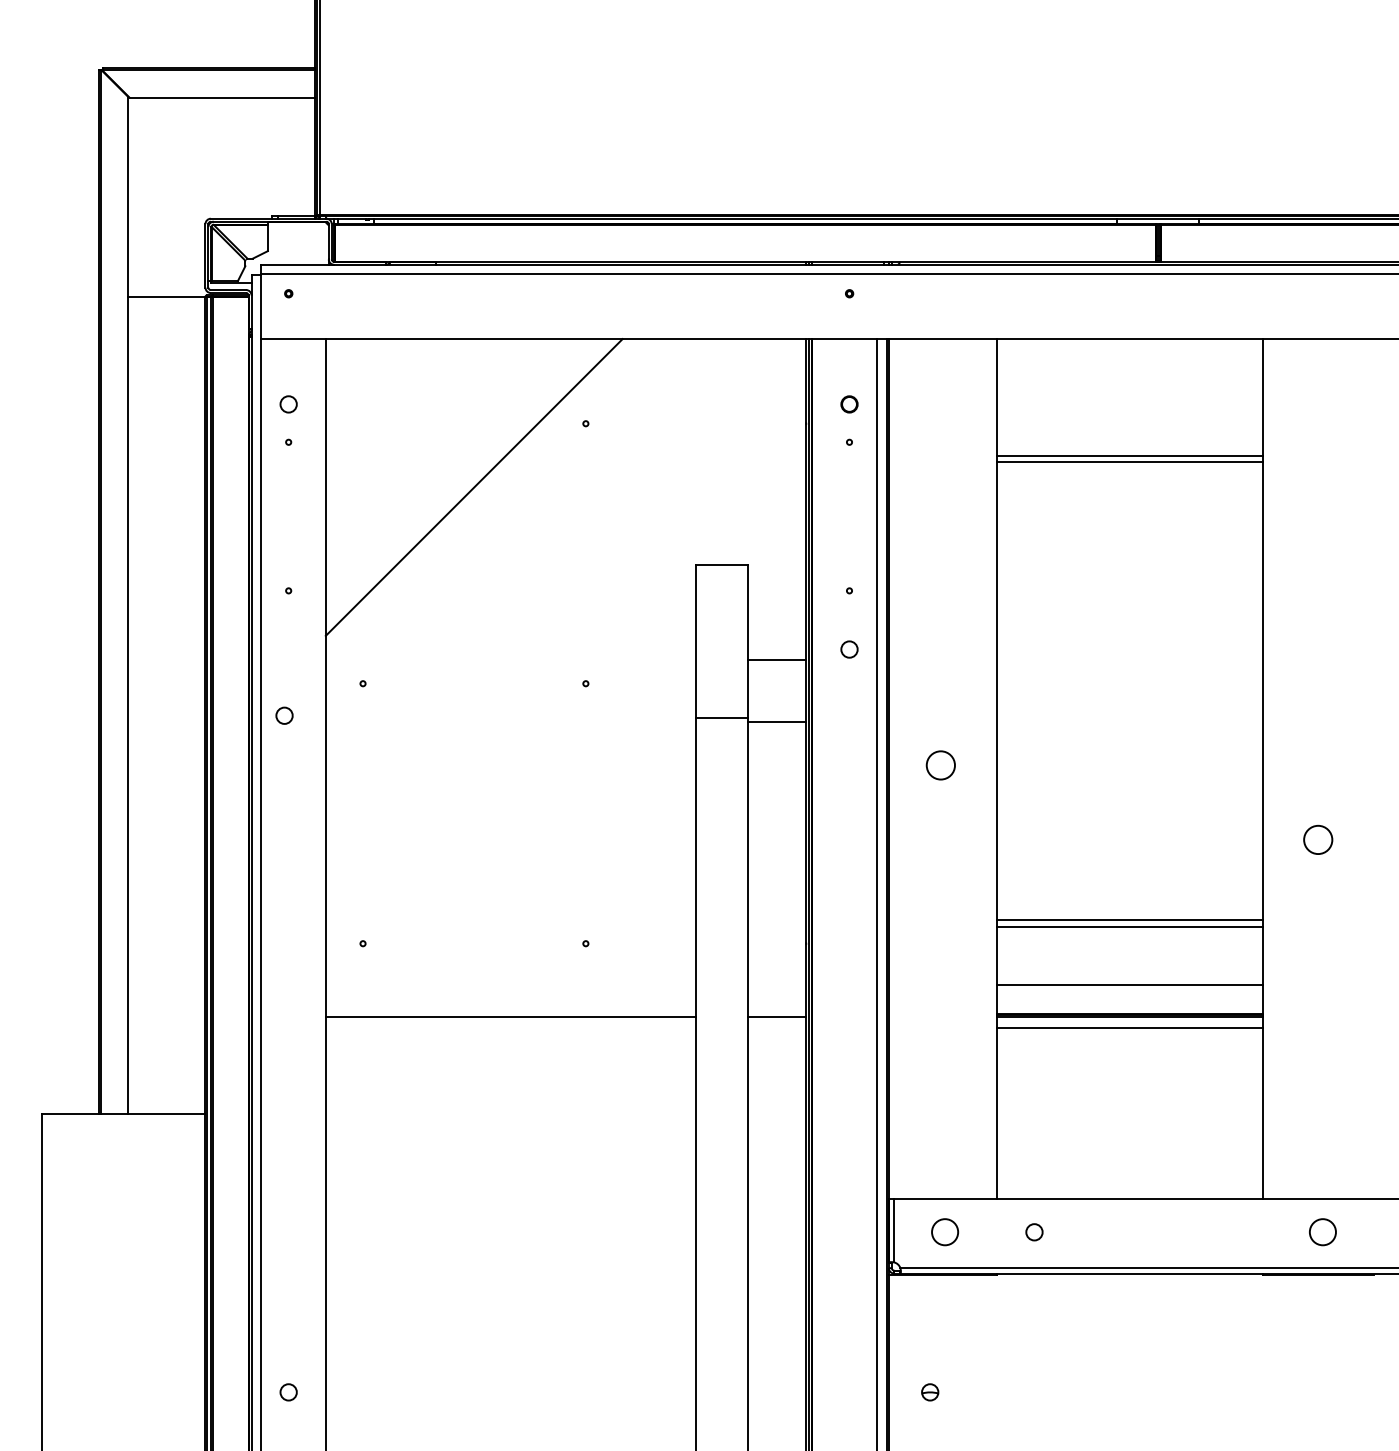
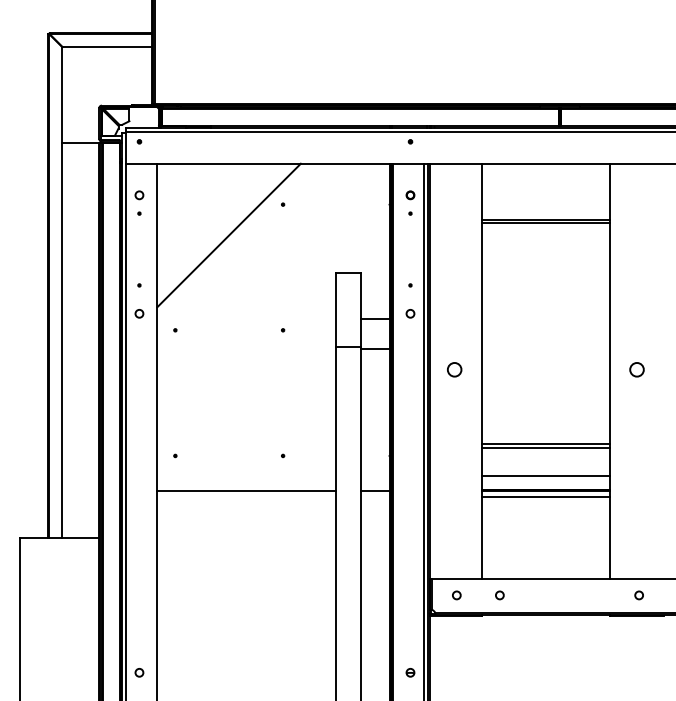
circle: (284, 715) -> (139, 313), moved
circle: (1317, 839) -> (636, 369), moved
circle: (944, 1232) -> (456, 595), size x0.62
circle: (1321, 1232) -> (638, 595), size x0.62
part: (930, 1391) -> (410, 672), moved

